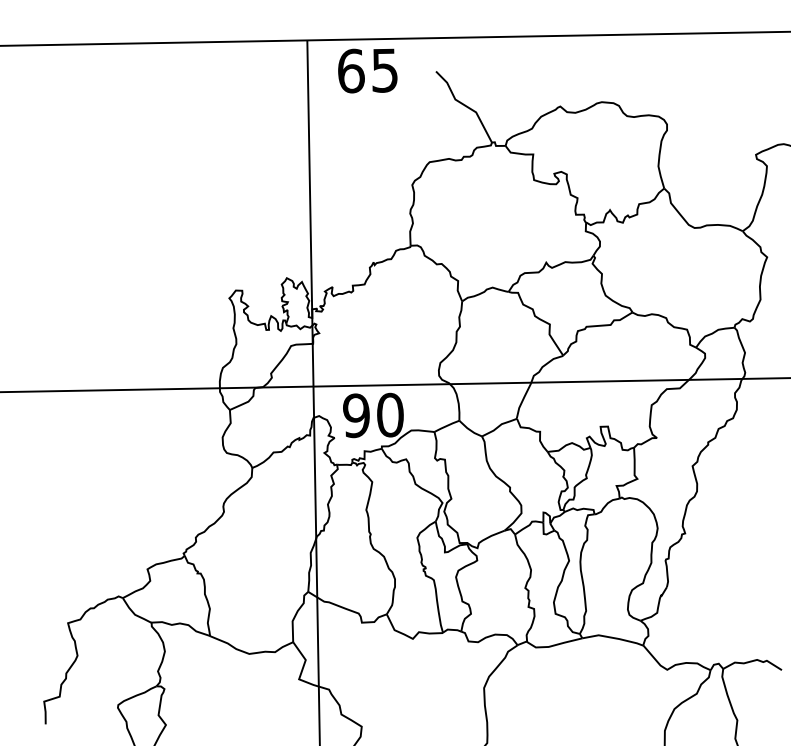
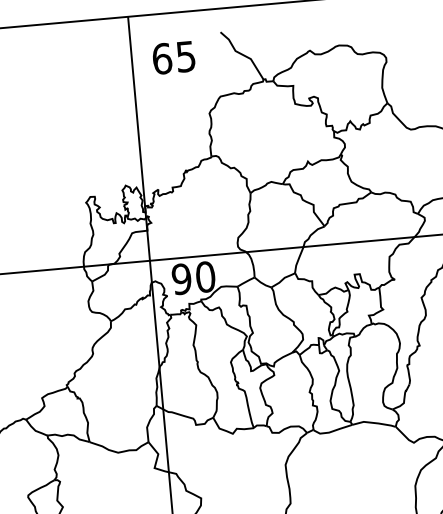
text: (367, 70) -> (173, 57), moved

